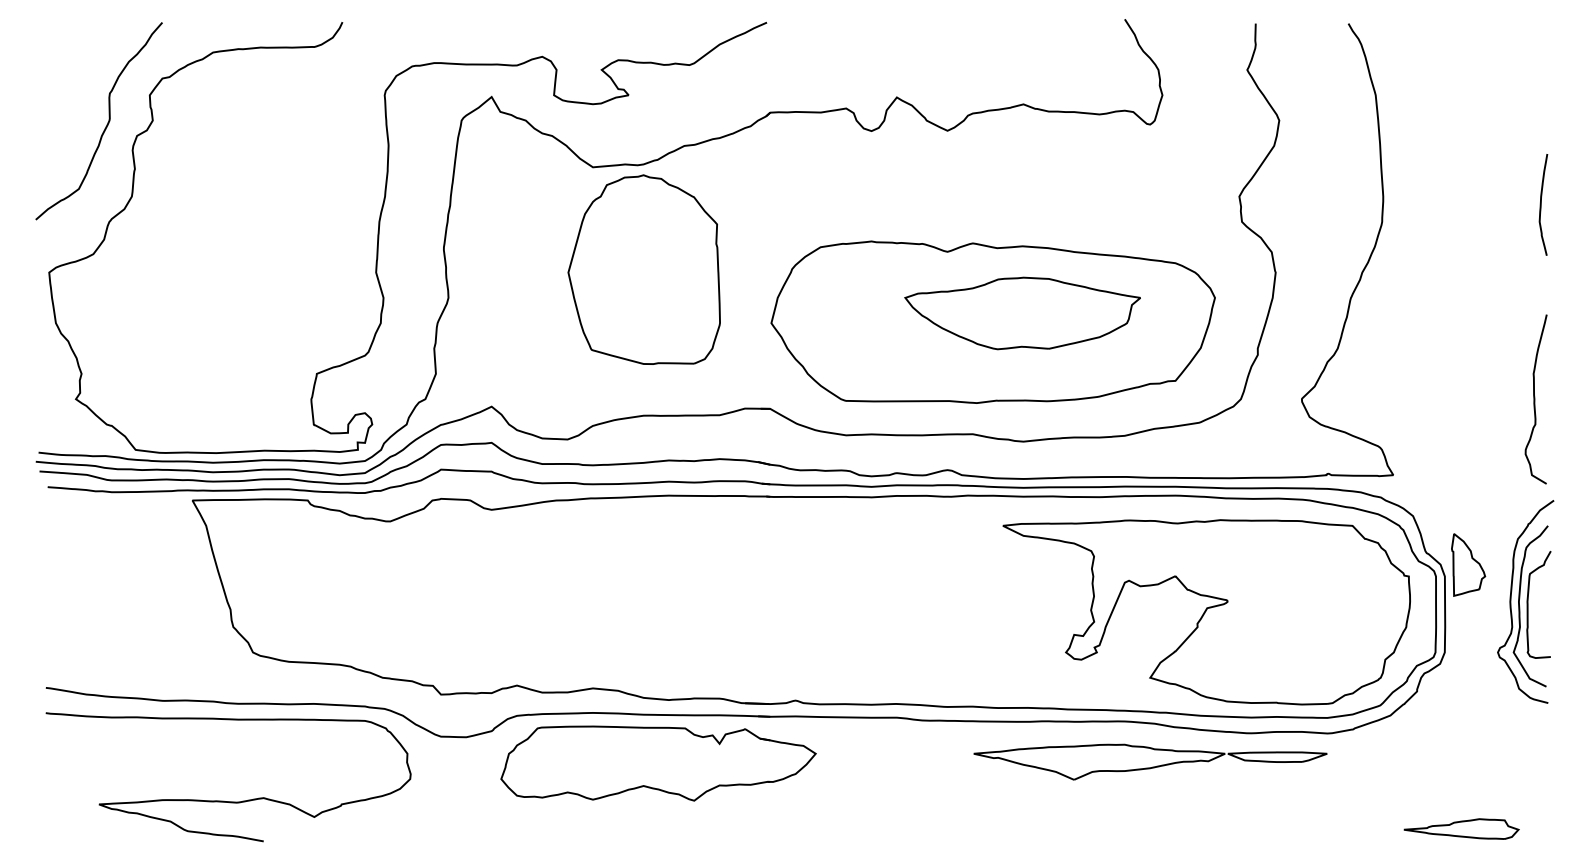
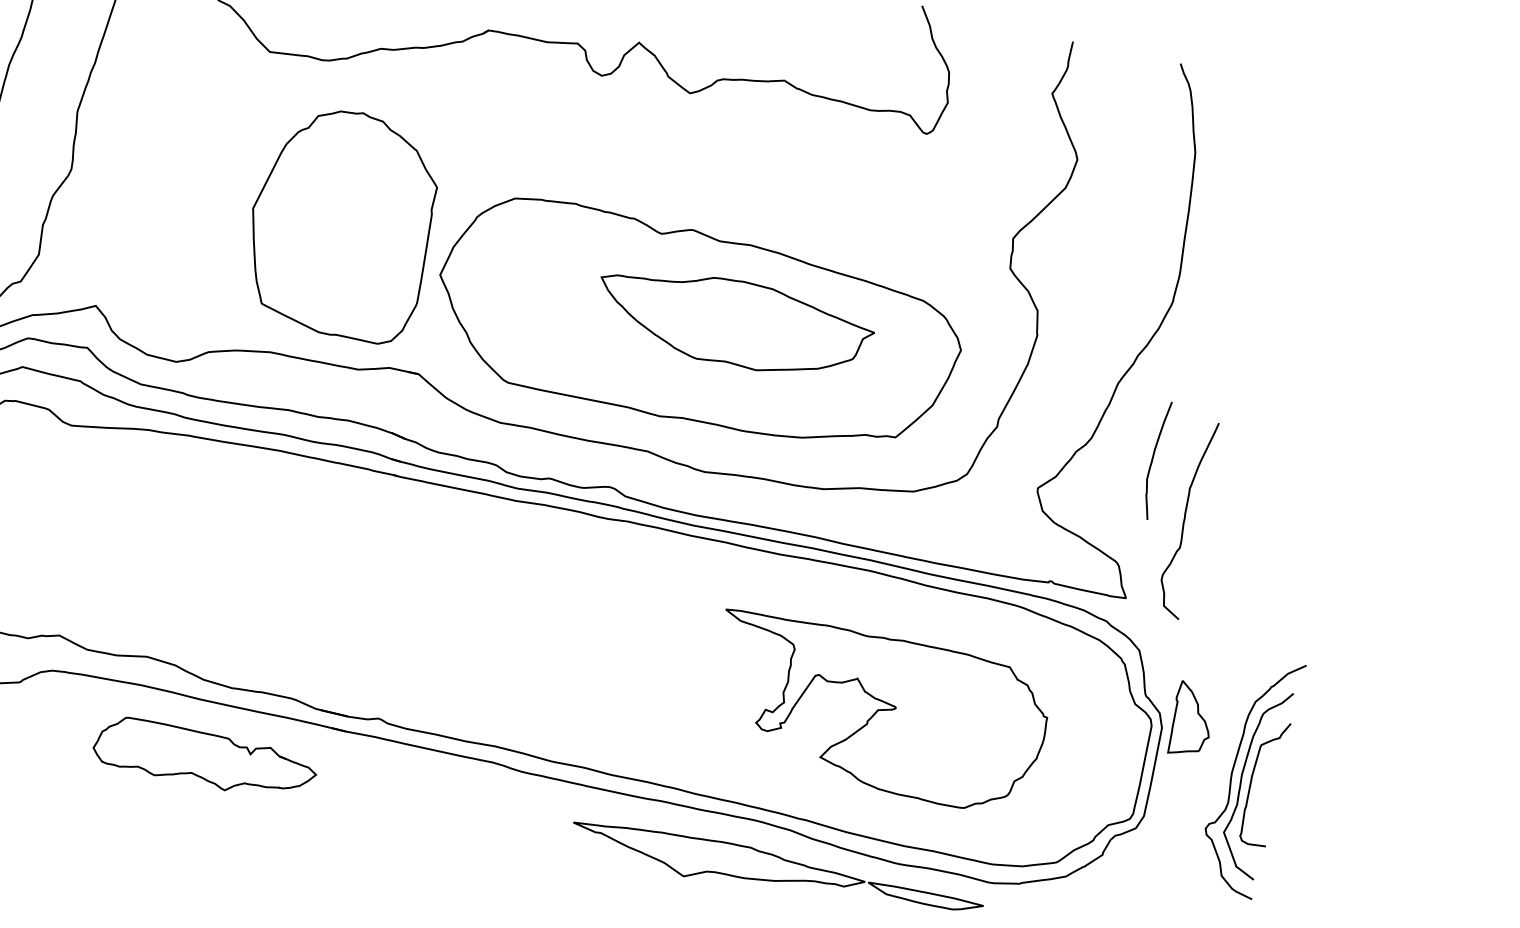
curve: (1541, 204) -> (1153, 459), moved
part: (643, 269) -> (341, 222), moved
curve: (1535, 399) -> (1185, 518), moved
part: (1206, 612) -> (876, 713), size x0.7
part: (658, 763) -> (205, 759), size x0.6

